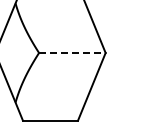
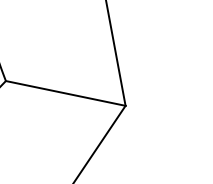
line: (72, 52) -> (66, 92), dashed -> solid

